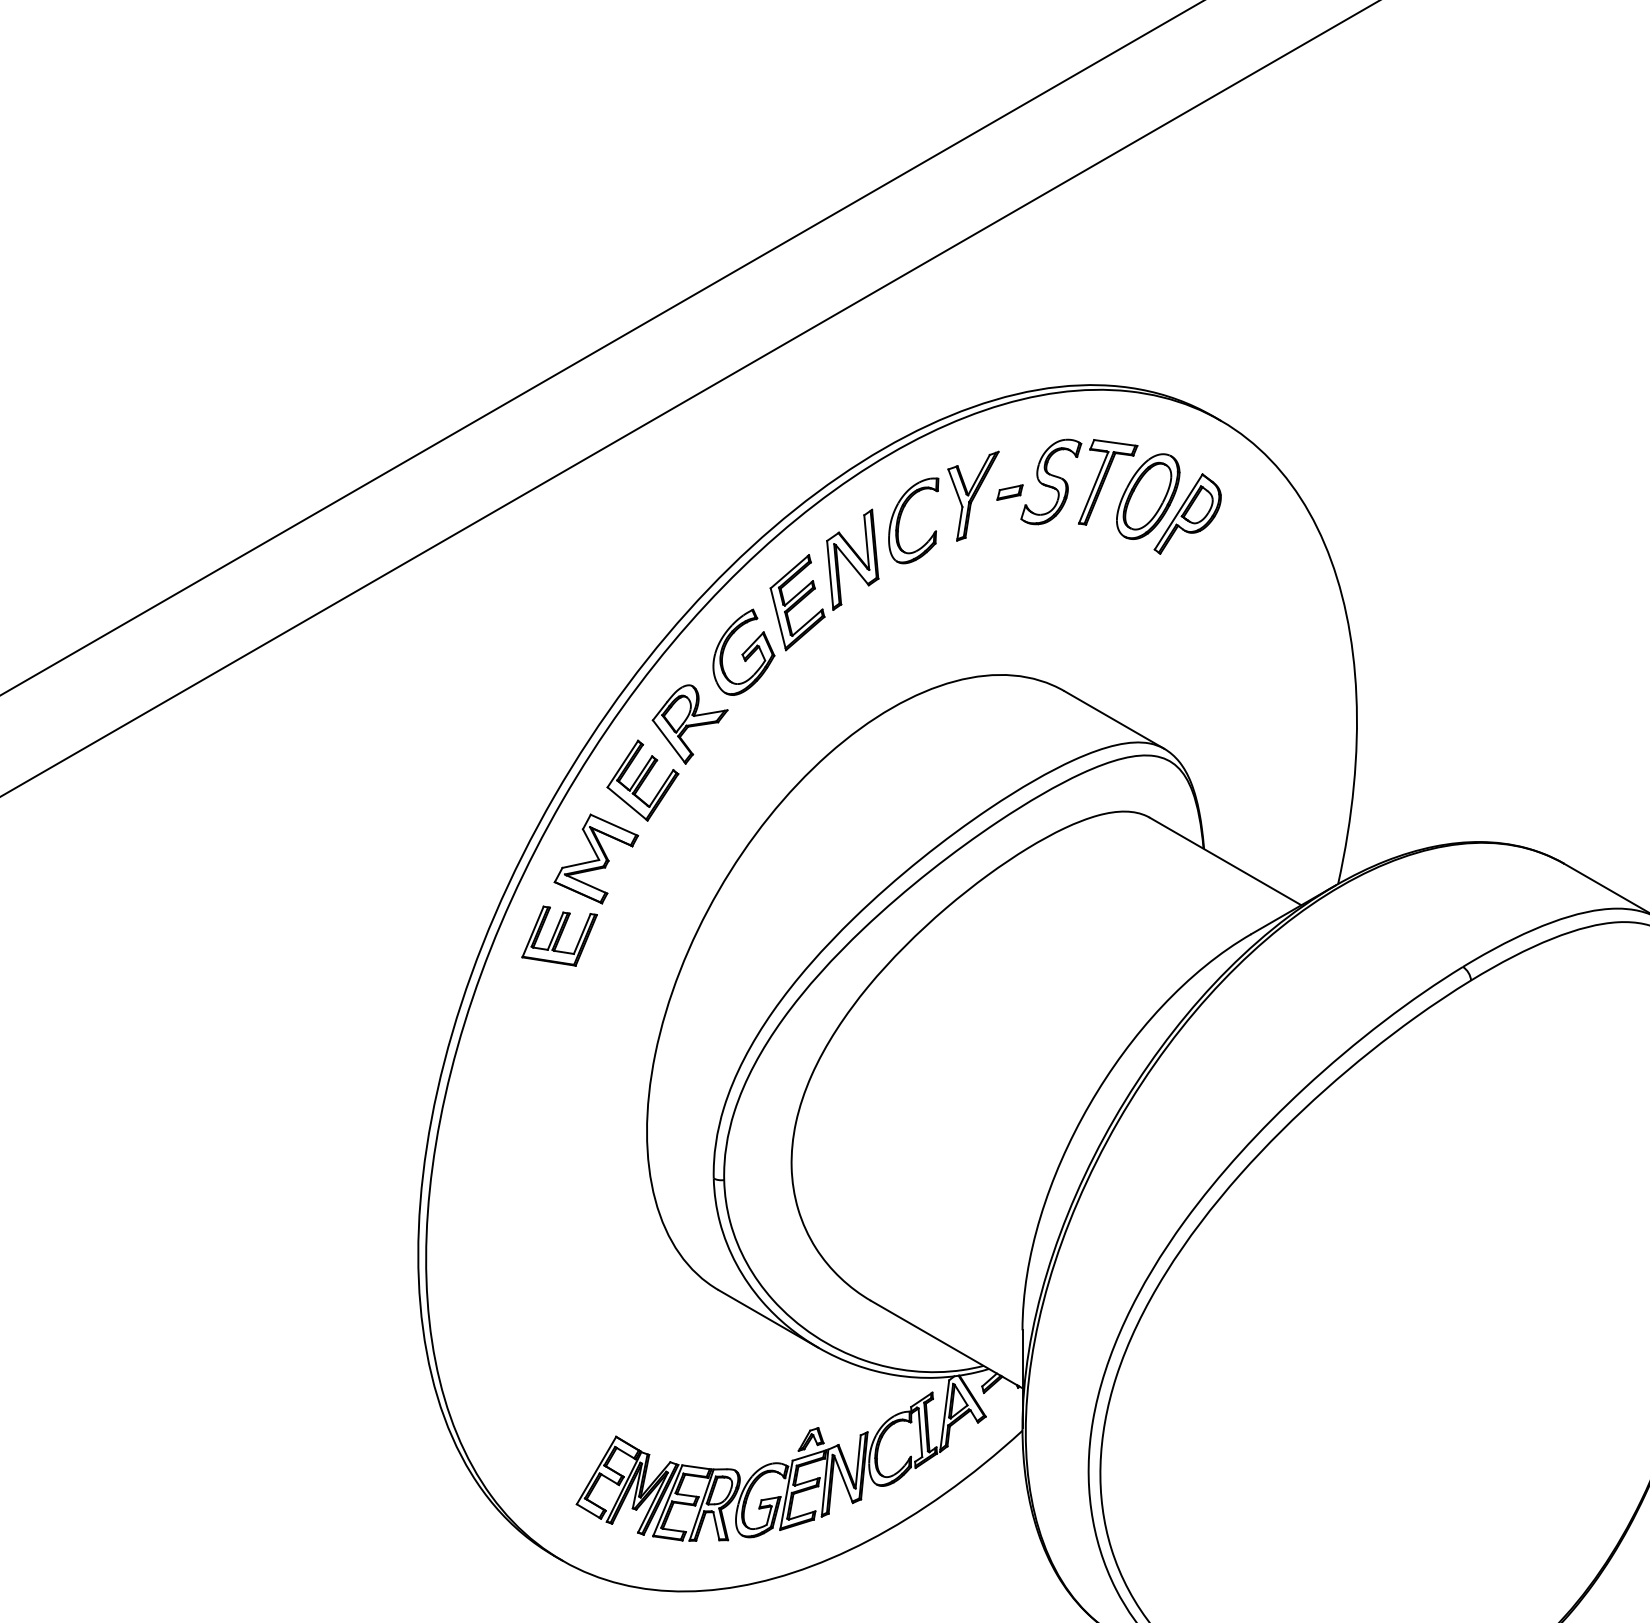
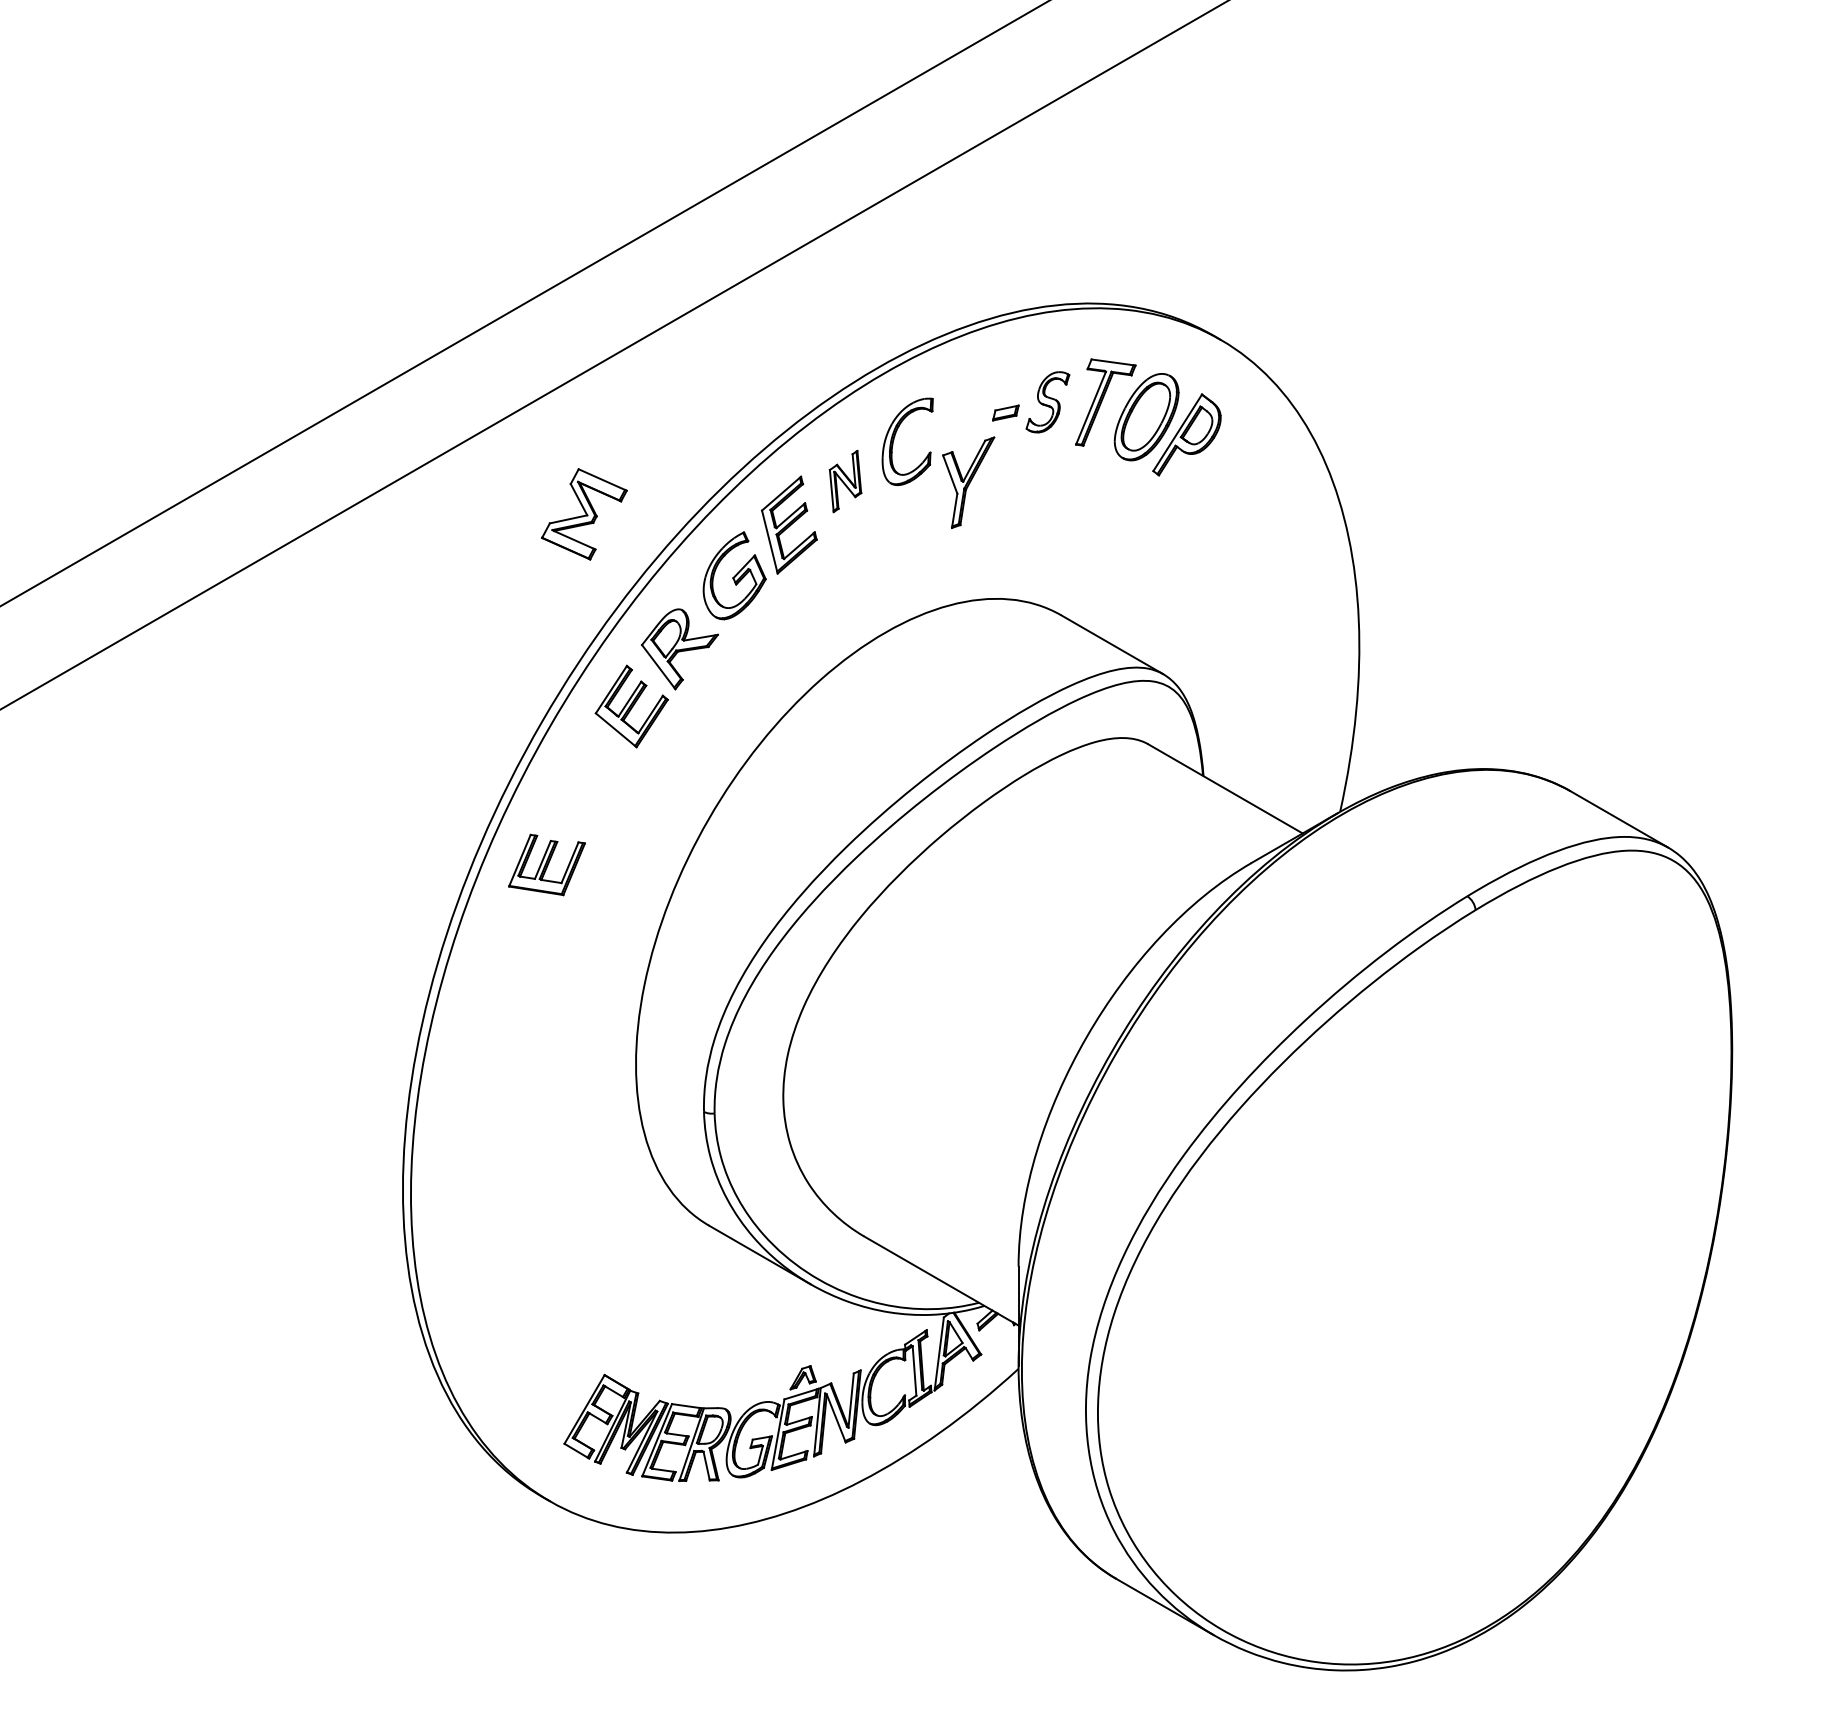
part: (1050, 482) -> (1047, 402), size x0.7
part: (973, 496) -> (968, 482), moved
part: (852, 559) -> (845, 481), size x0.6
part: (596, 859) -> (584, 514), moved

